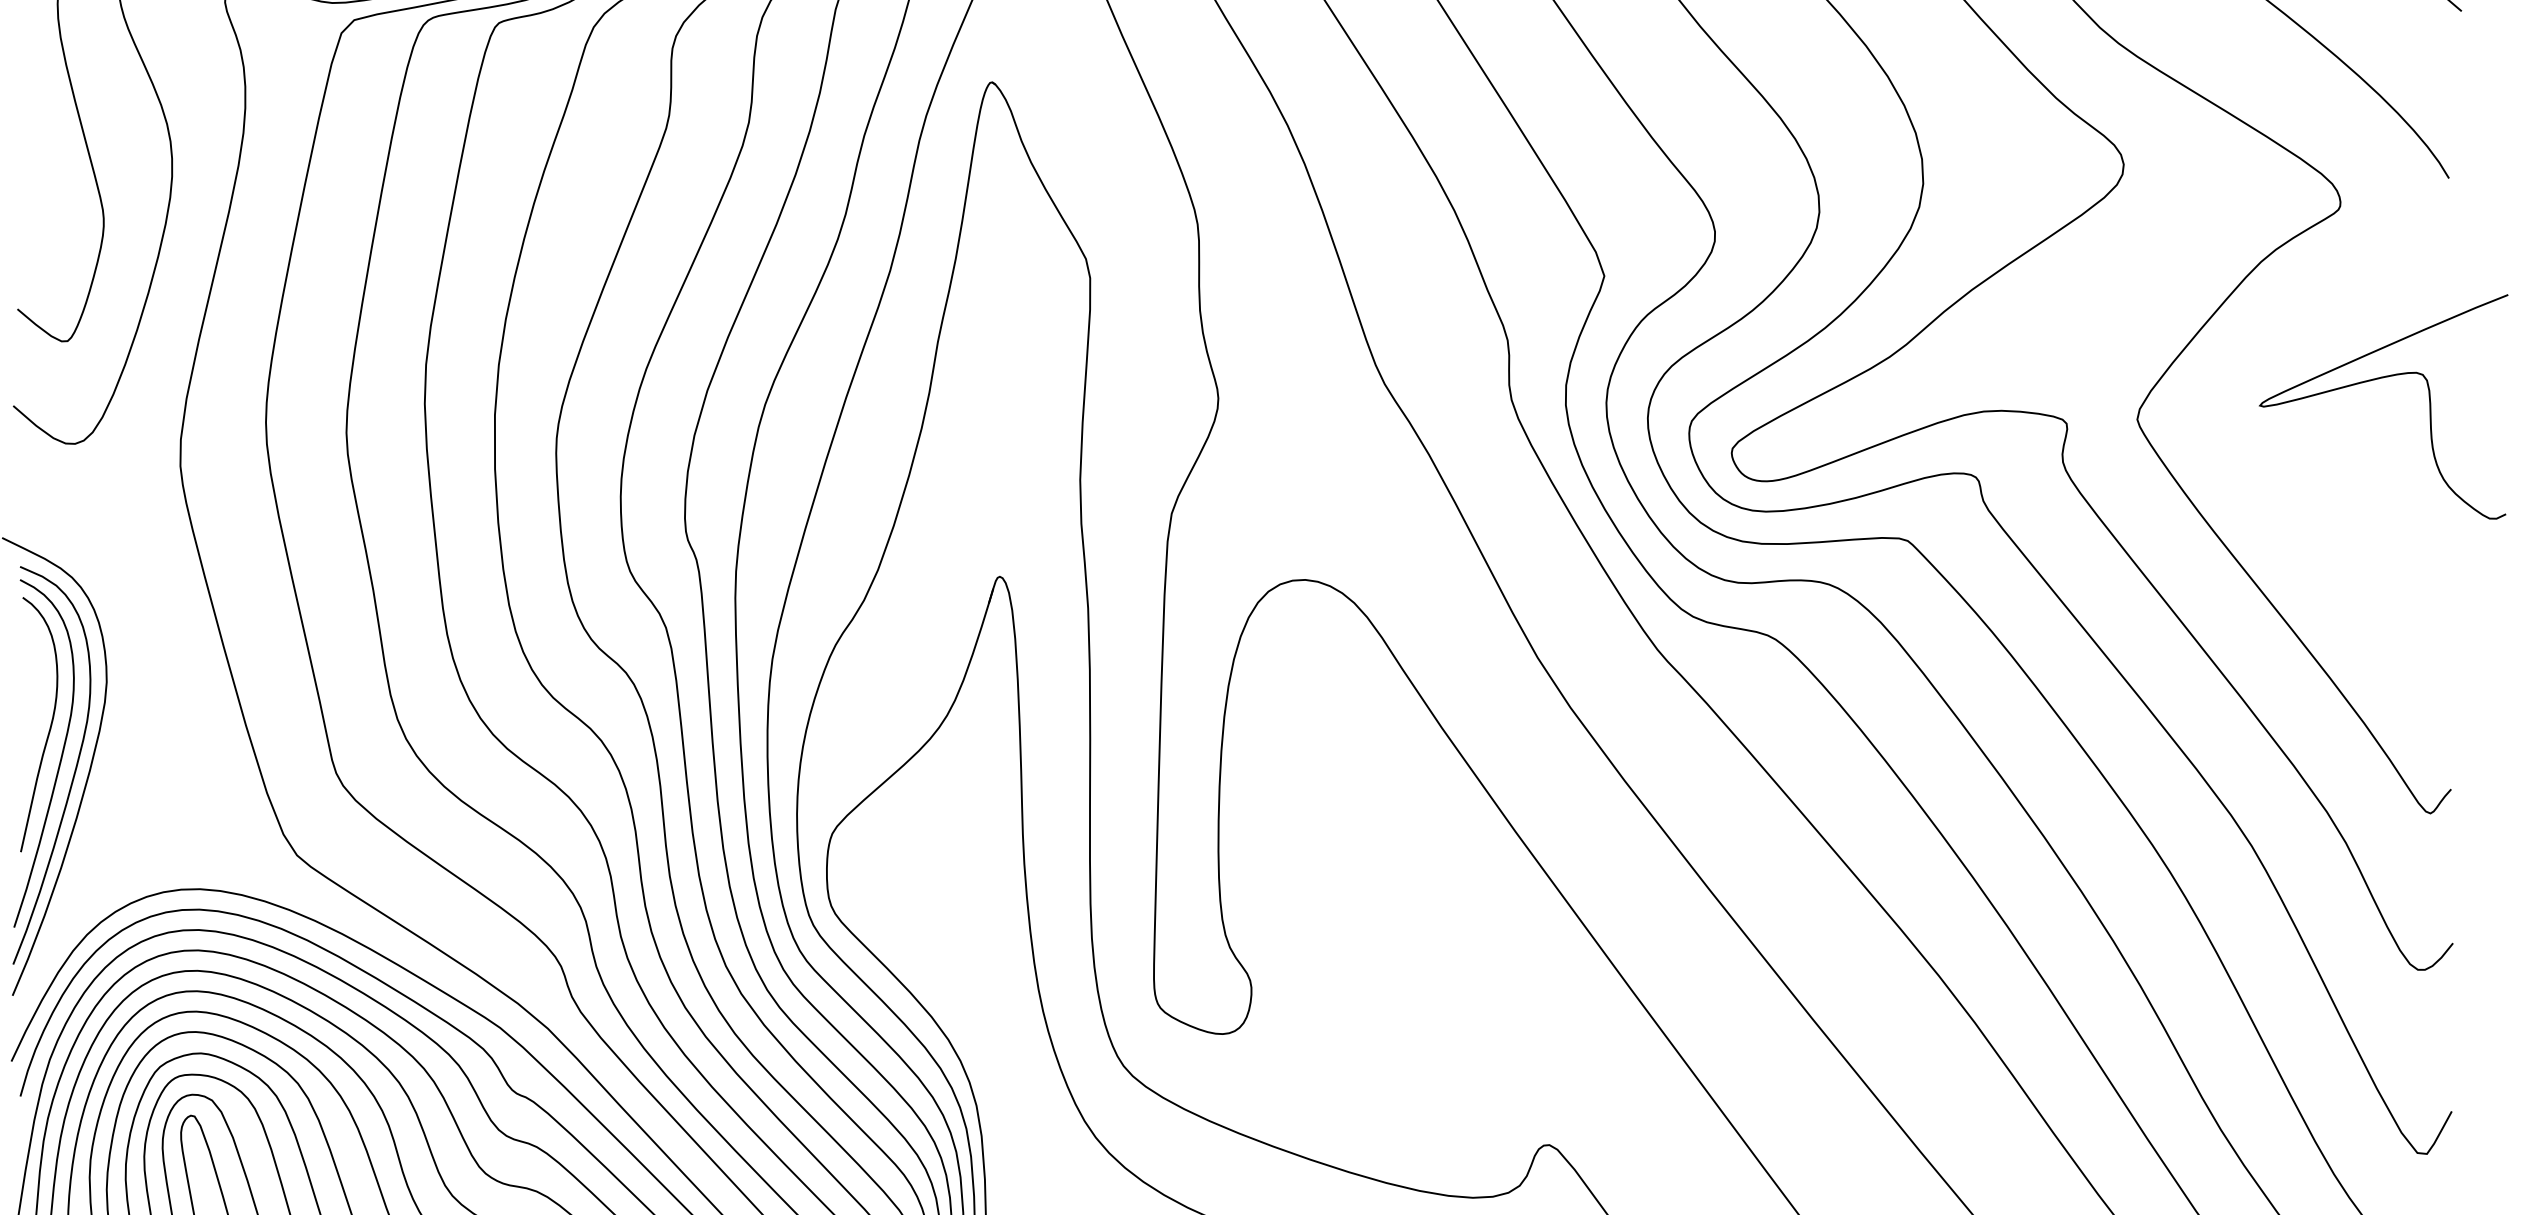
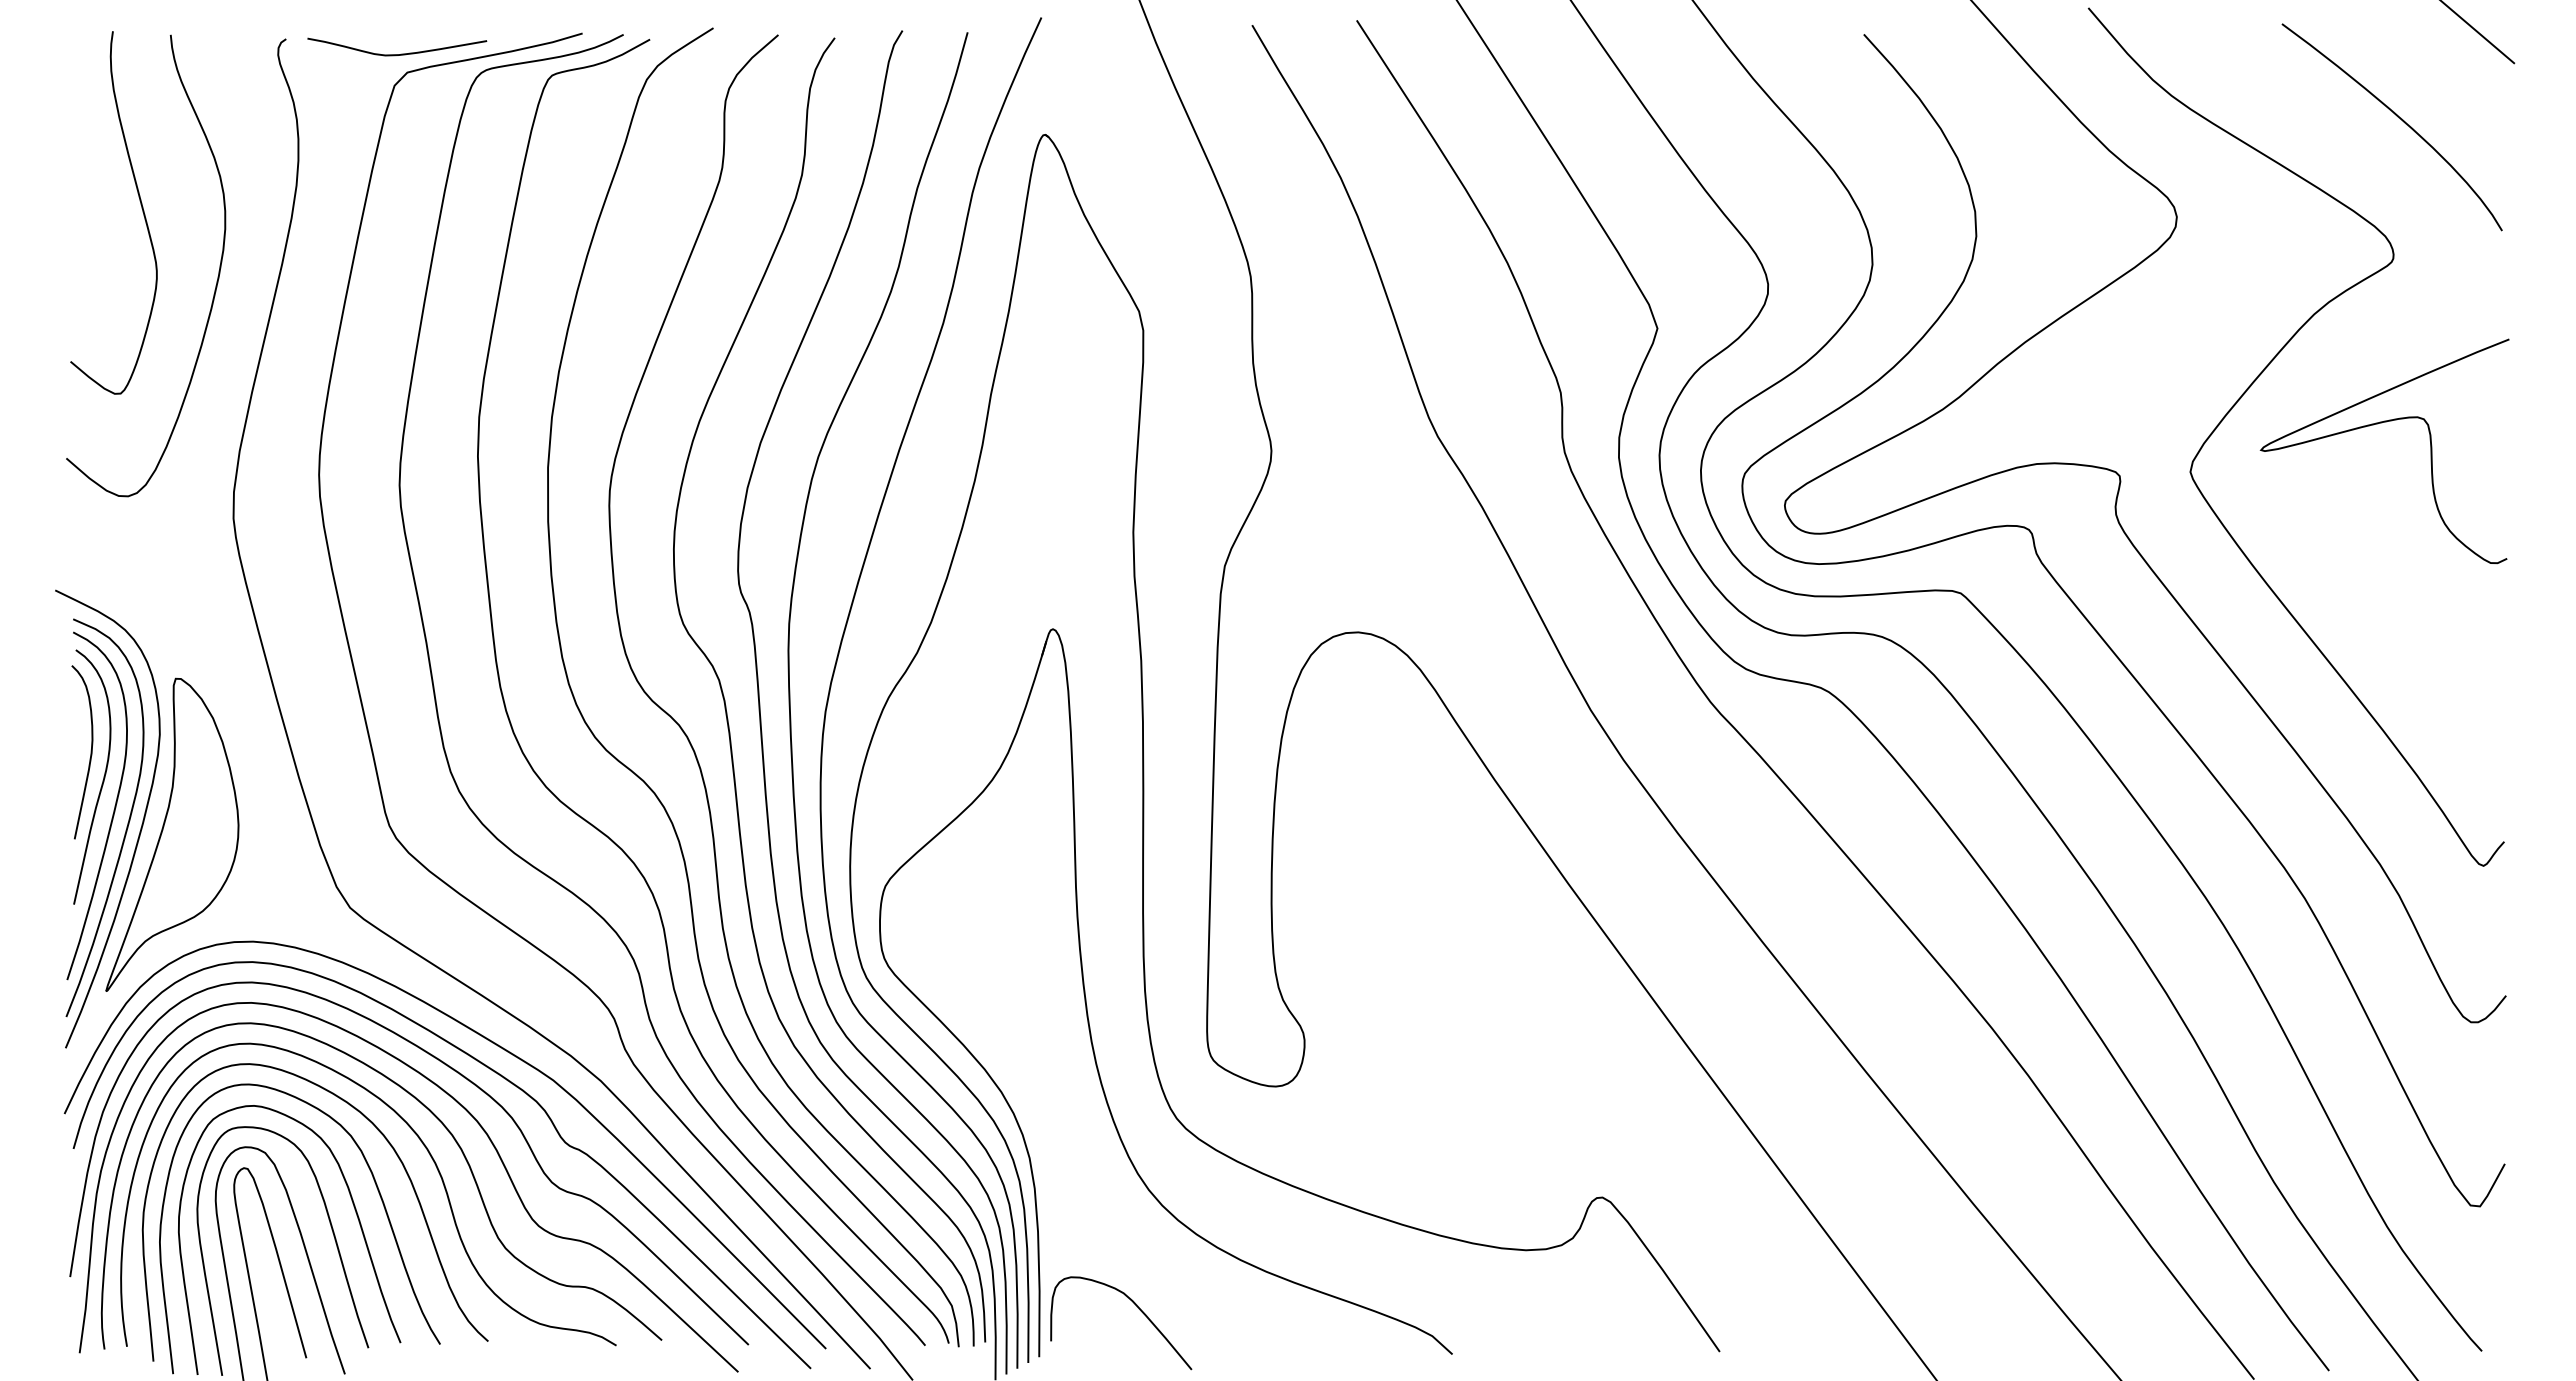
curve: (2376, 380) -> (2377, 424), moved
curve: (37, 700) -> (90, 752), added
part: (119, 782) -> (172, 834), added

